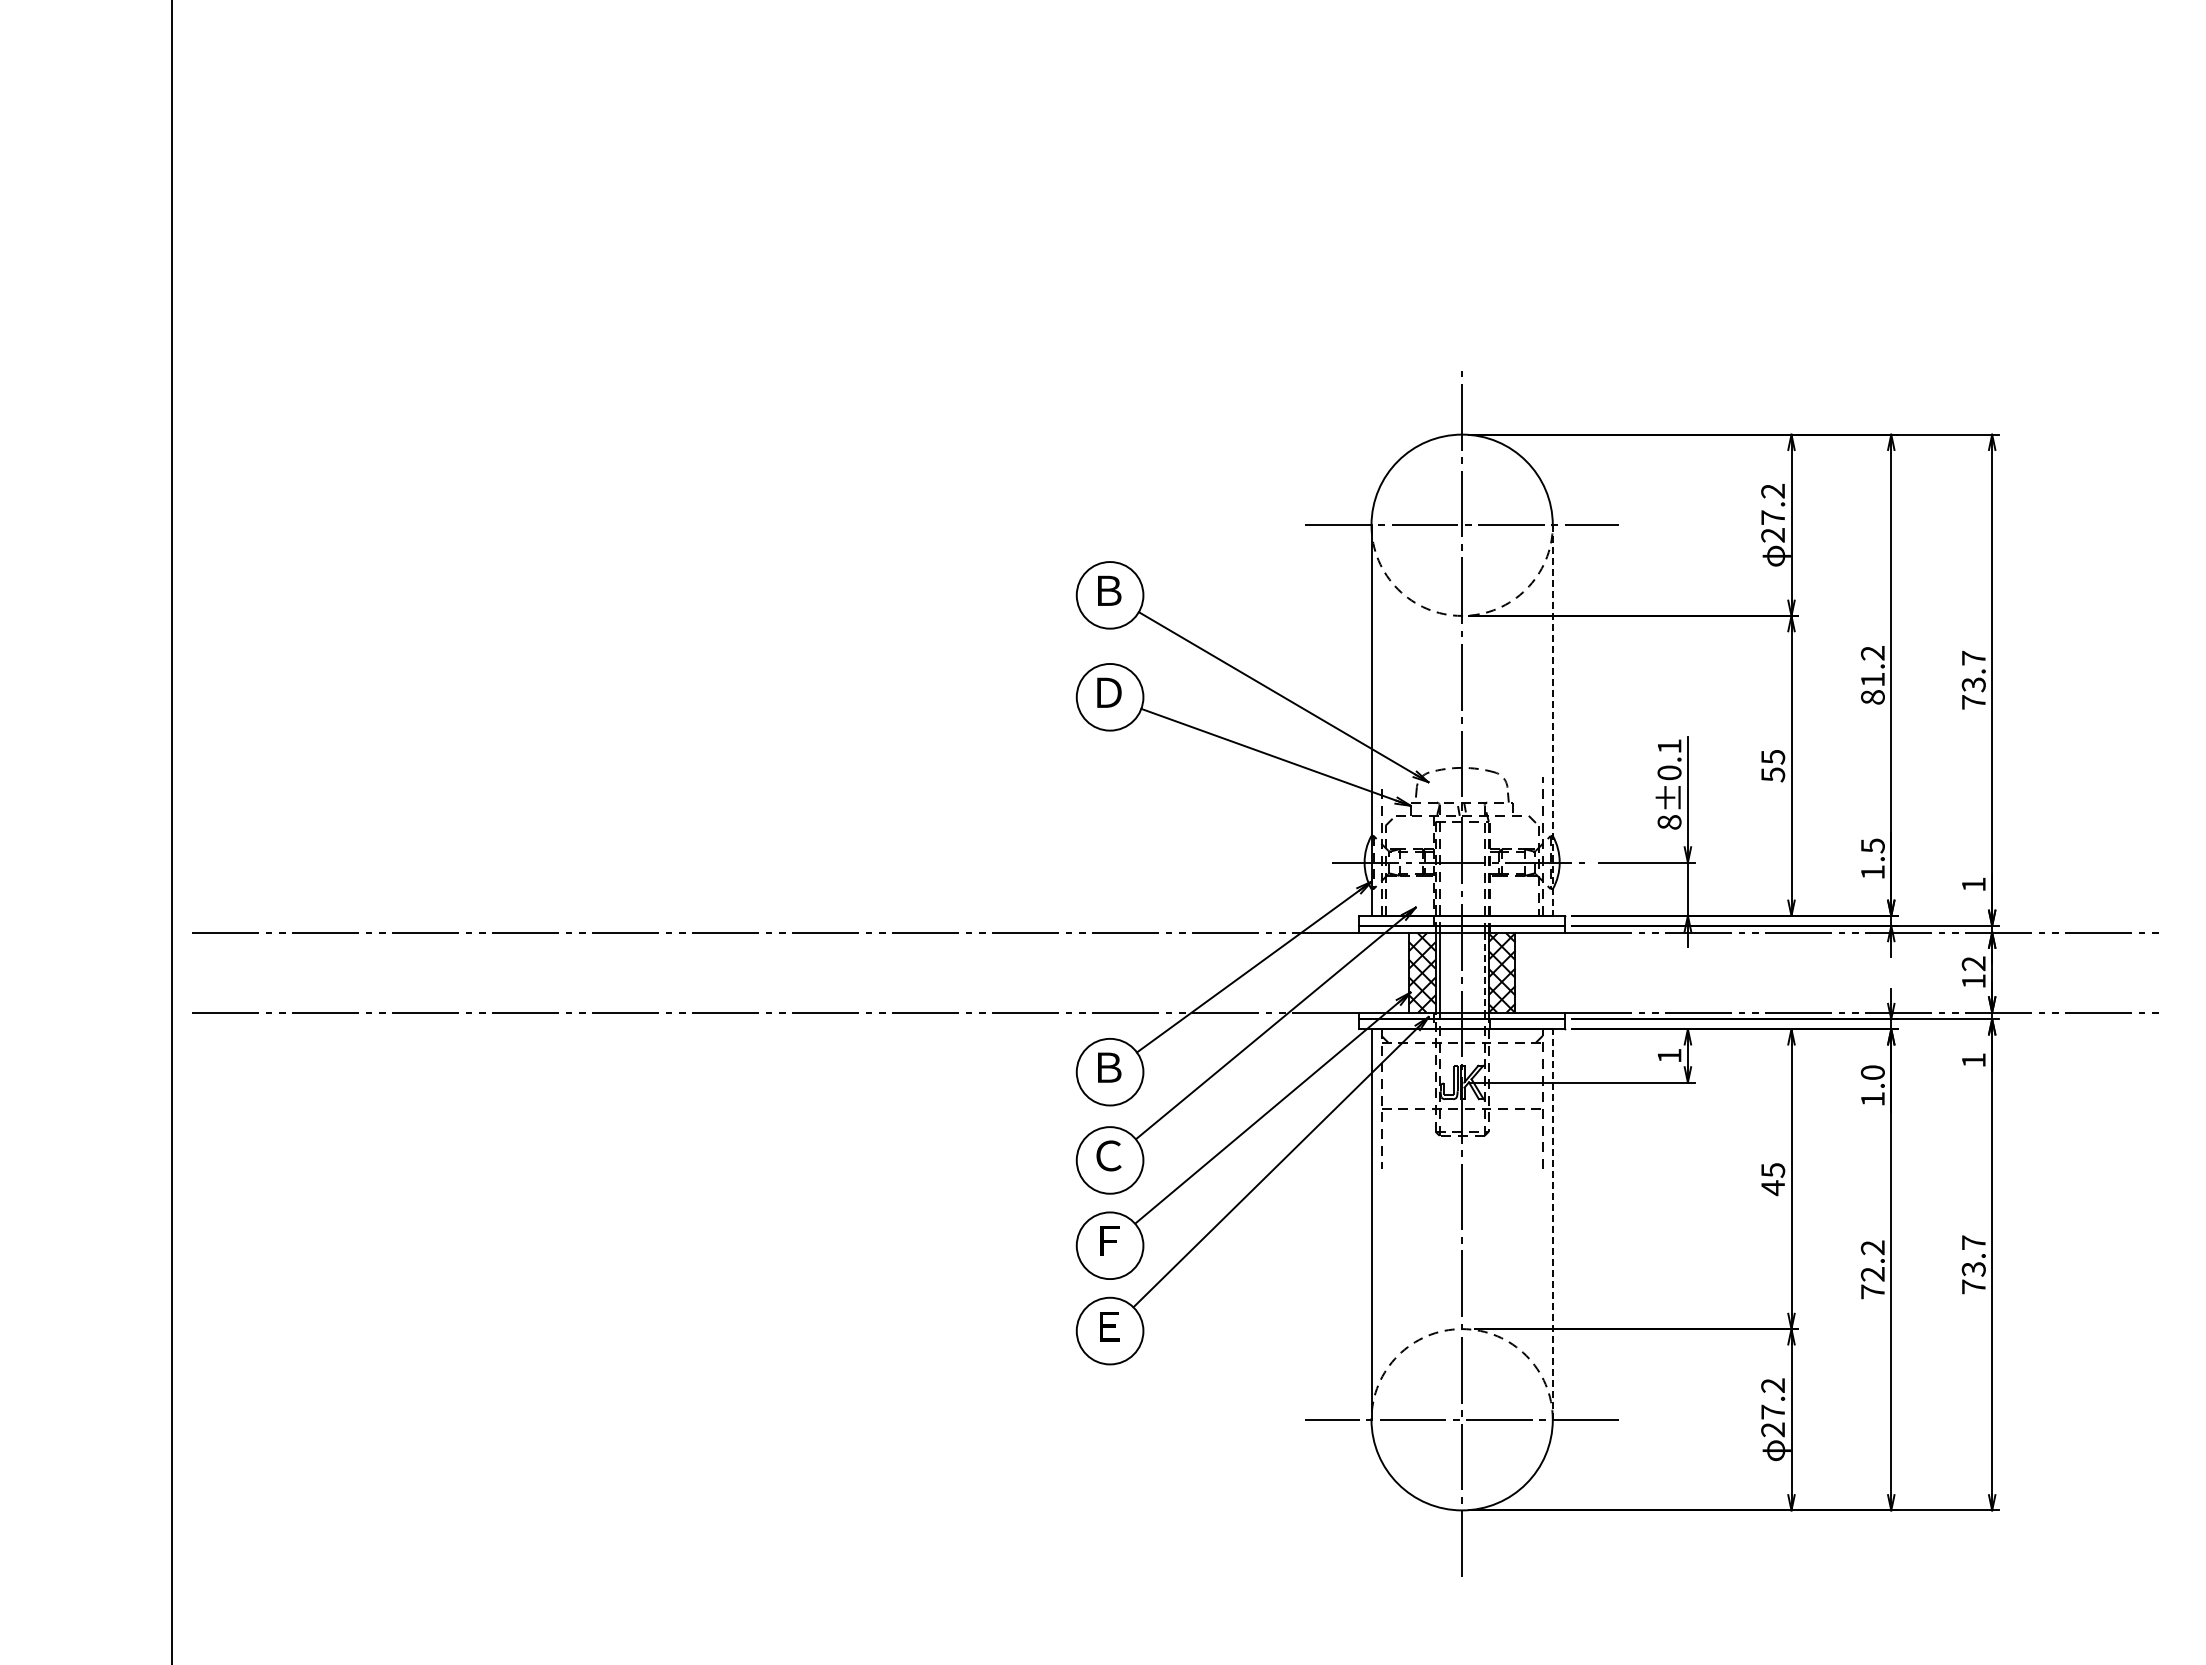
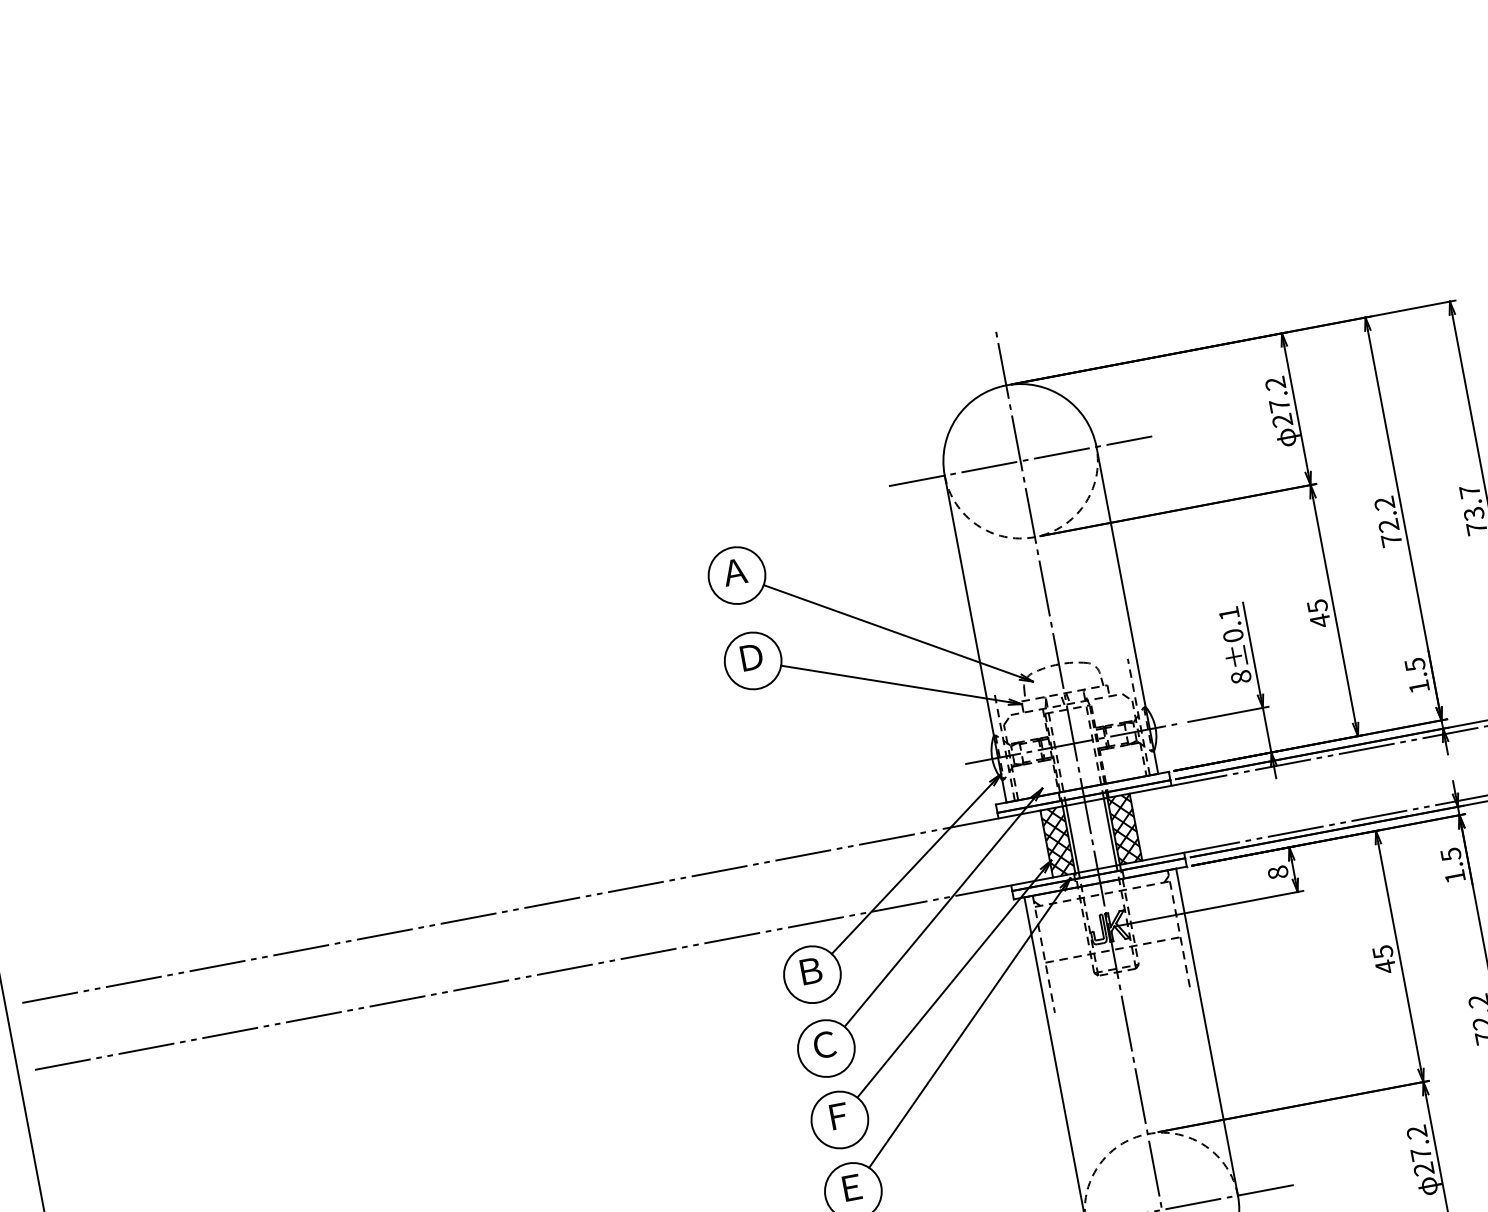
text: (1107, 590) -> (734, 571), Ｂ -> Ａ
text: (1872, 688) -> (1389, 532), 81.2 -> 72.2
line: (1552, 721) -> (1127, 611), dashed -> solid
text: (1773, 774) -> (1320, 620), 55 -> 45
line: (1484, 972) -> (1110, 832), dashed -> solid
text: (1669, 1055) -> (1278, 872), 1 -> 8
text: (1872, 1072) -> (1450, 854), 1.0 -> 1.5
line: (1552, 1223) -> (1206, 1031), dashed -> solid

